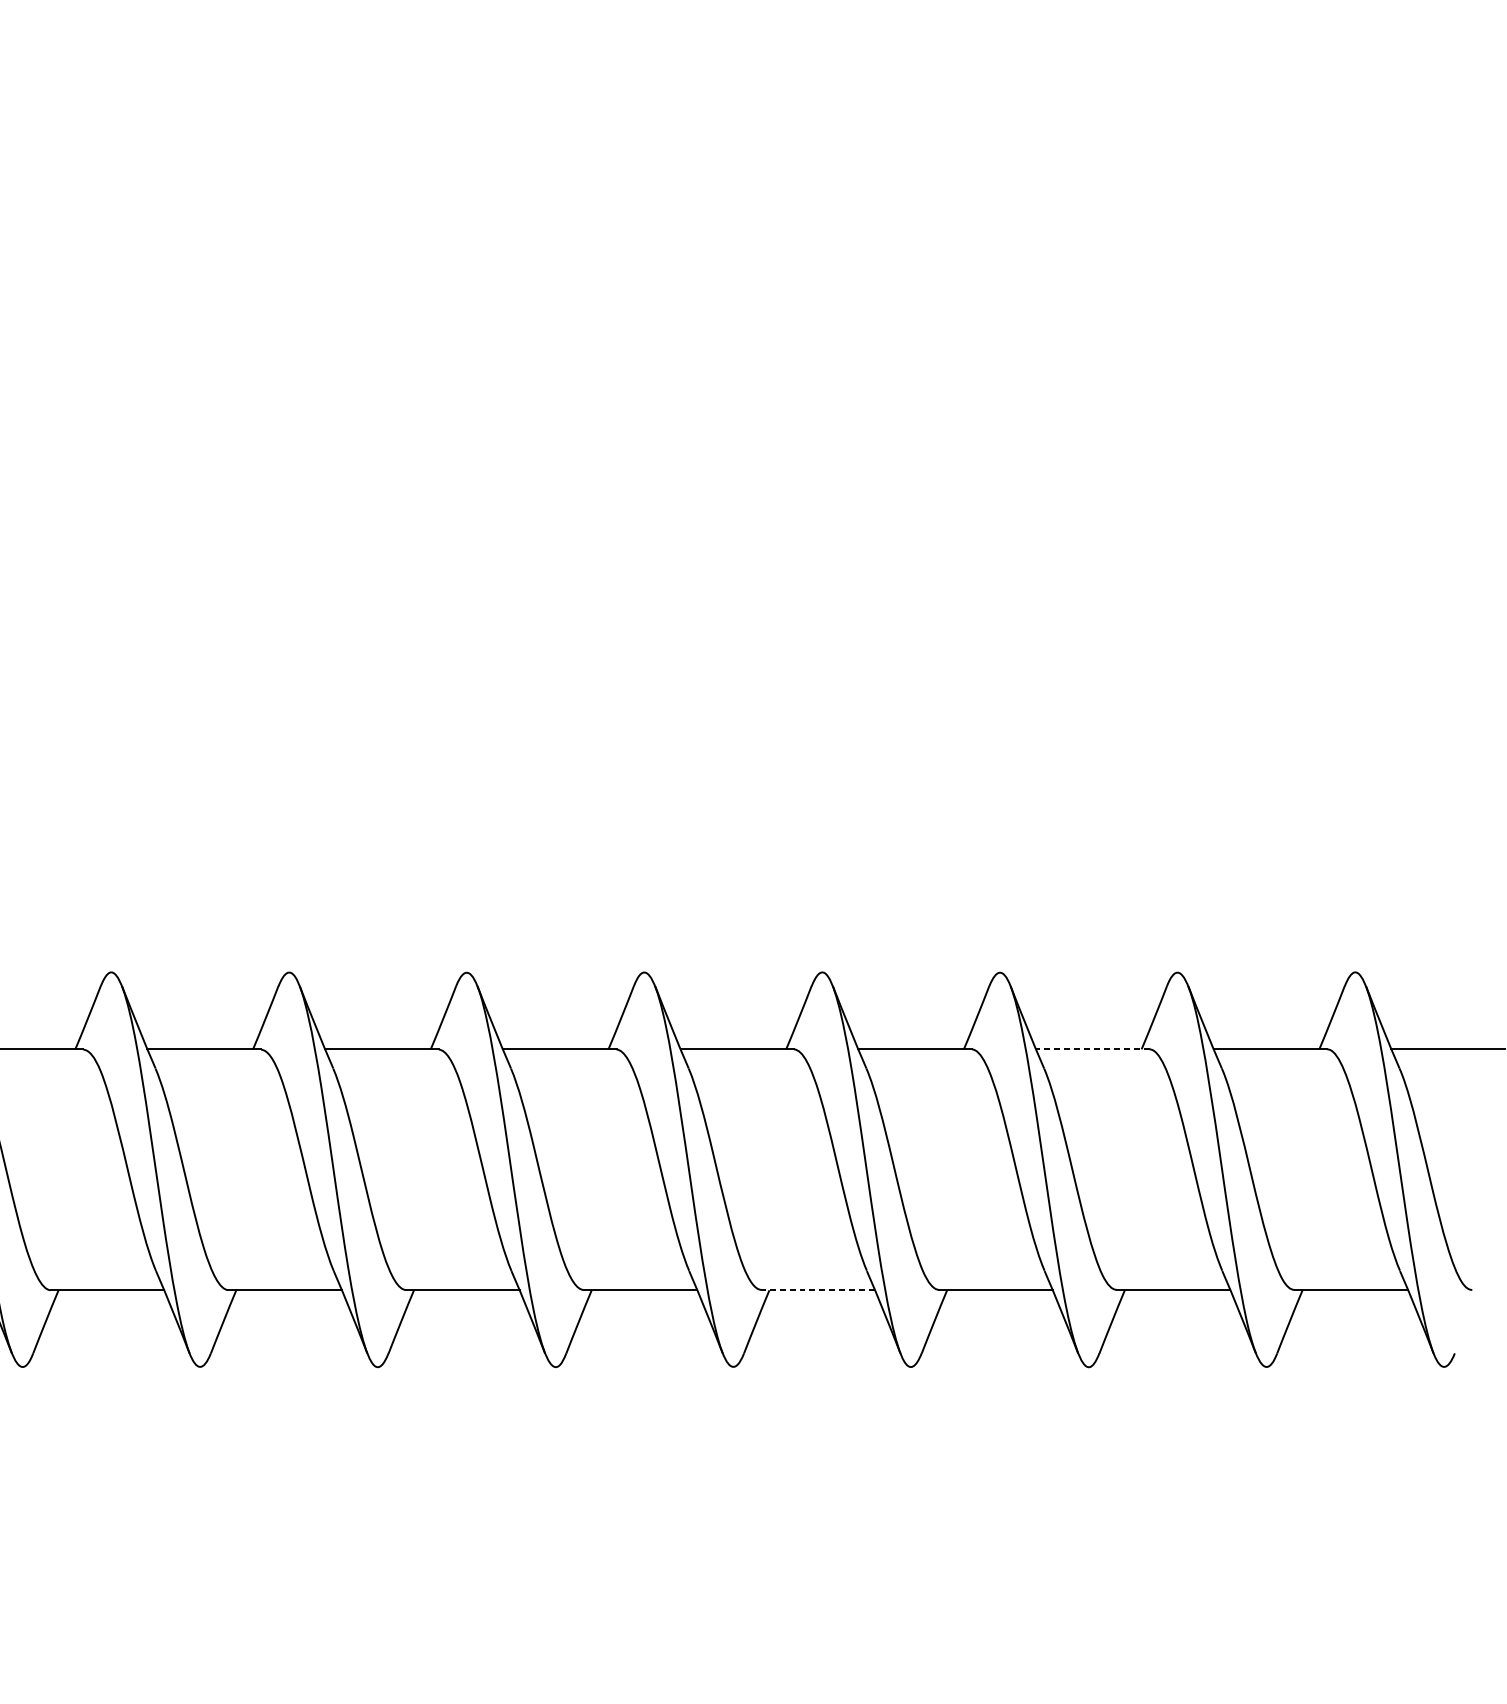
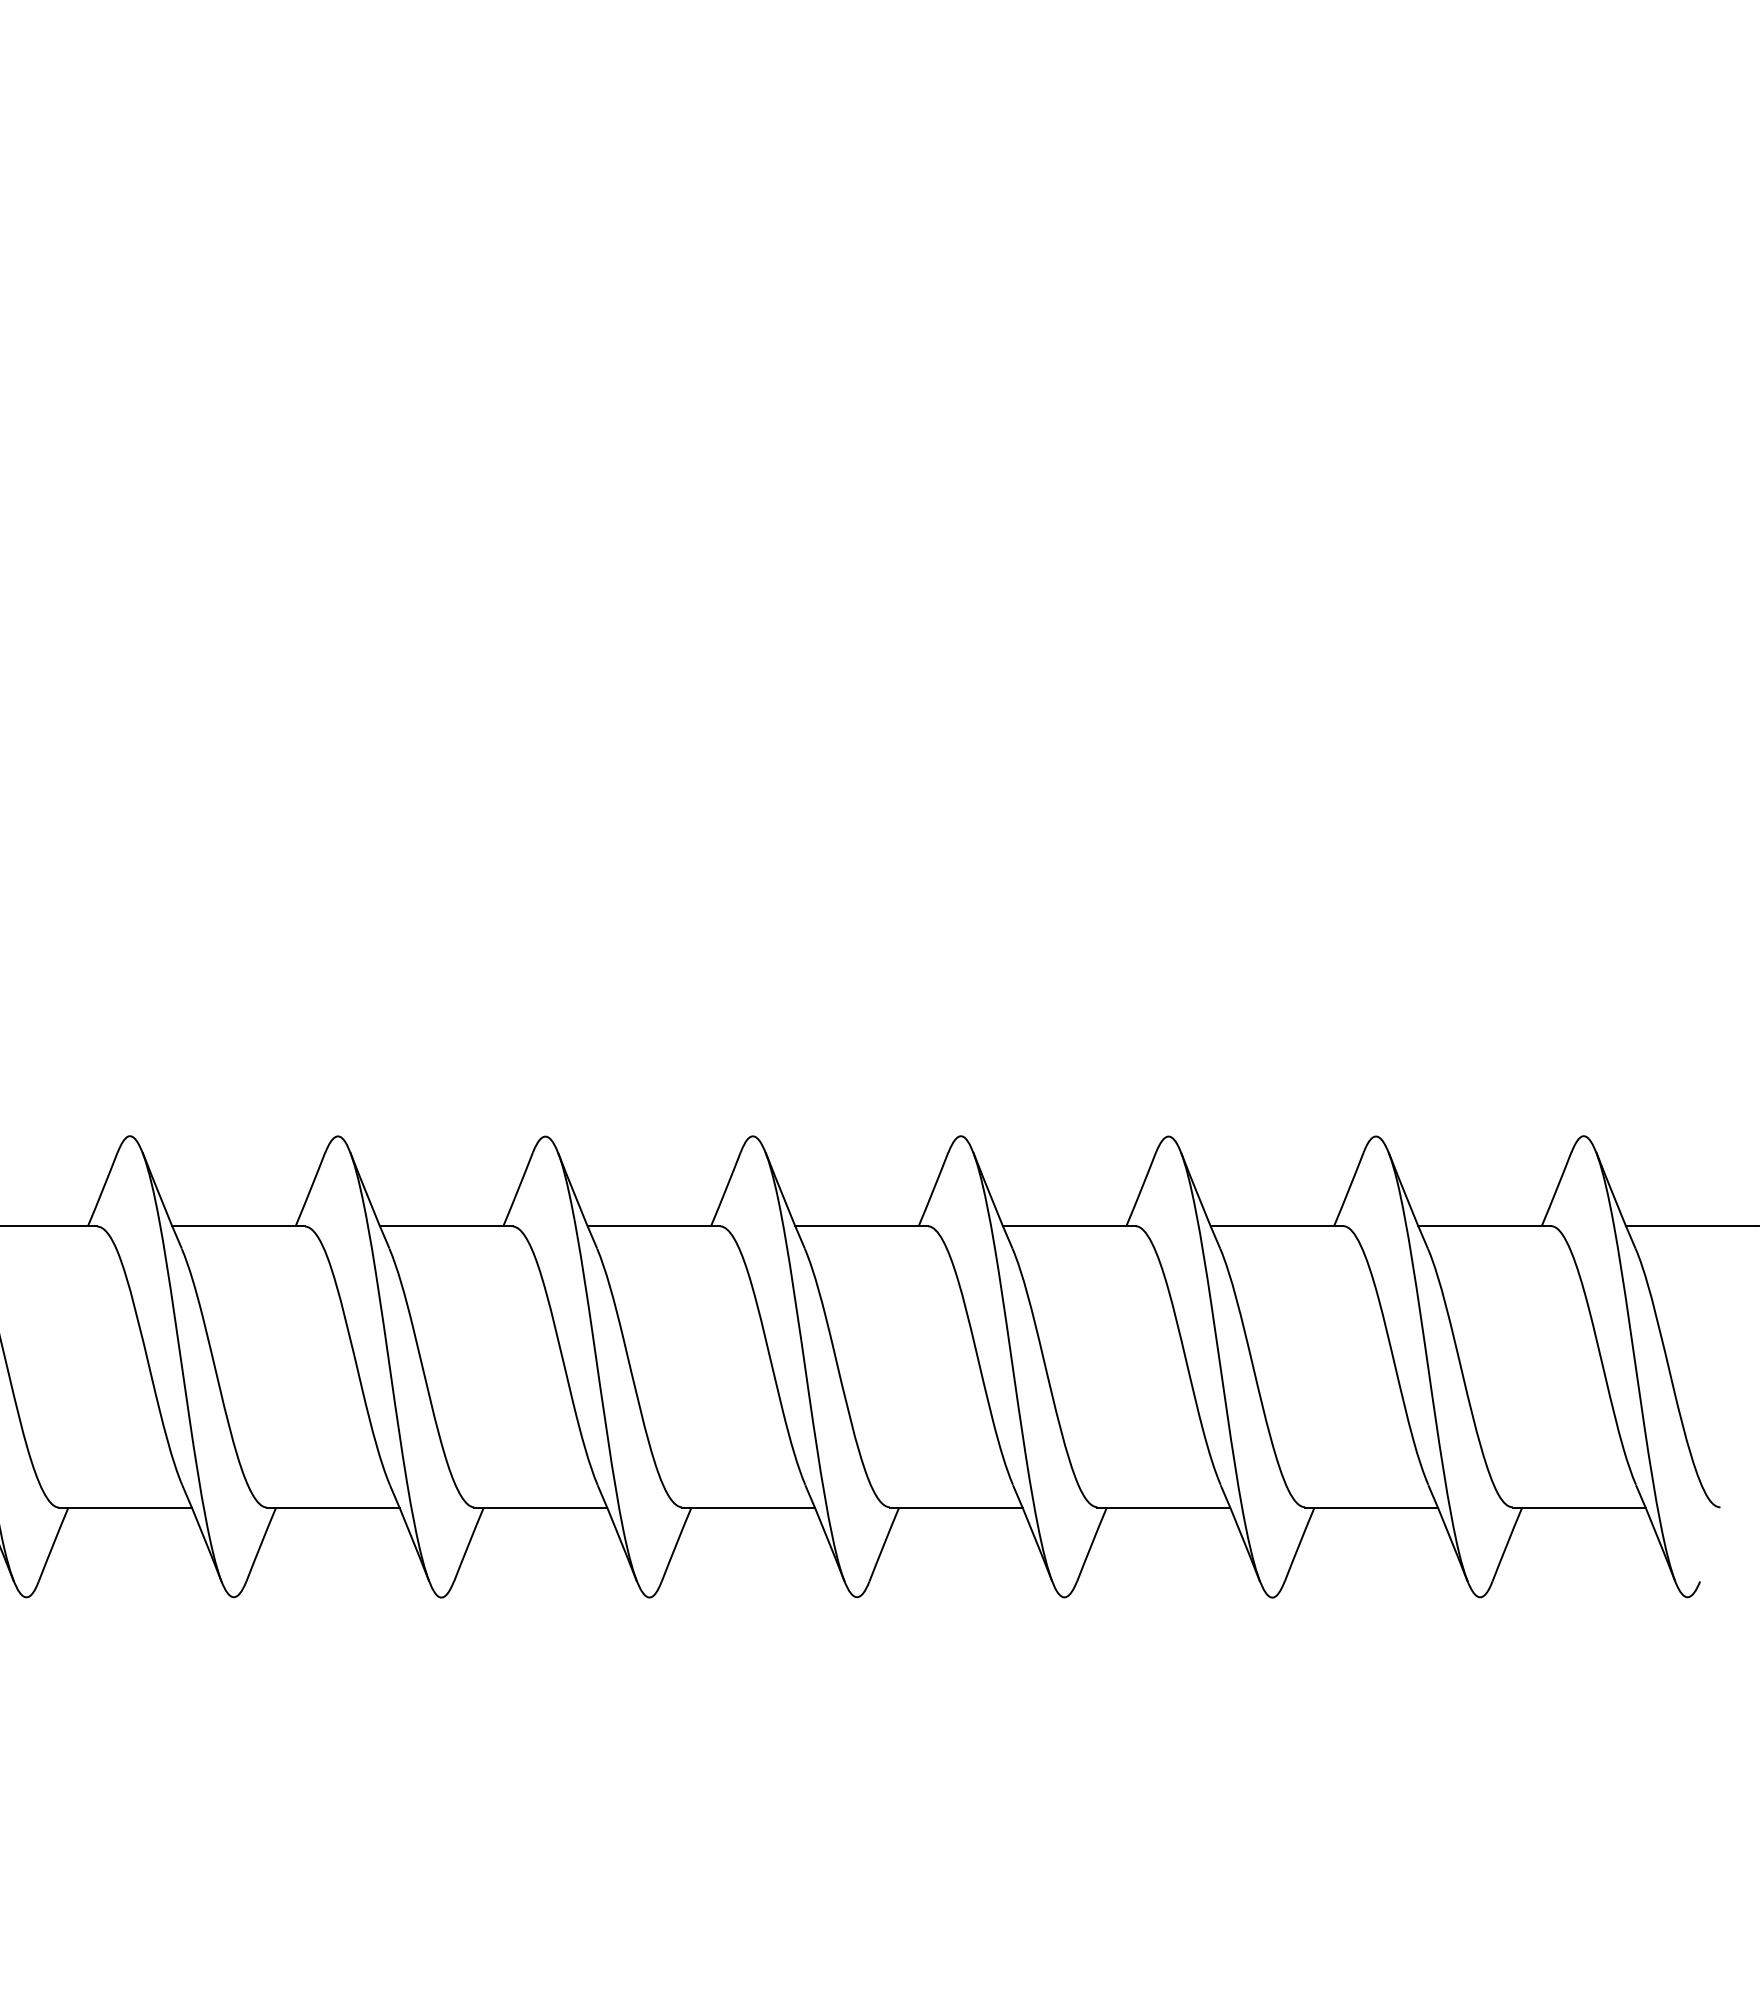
line: (1092, 1049) -> (1276, 1226), dashed -> solid
line: (817, 1290) -> (955, 1507), dashed -> solid

